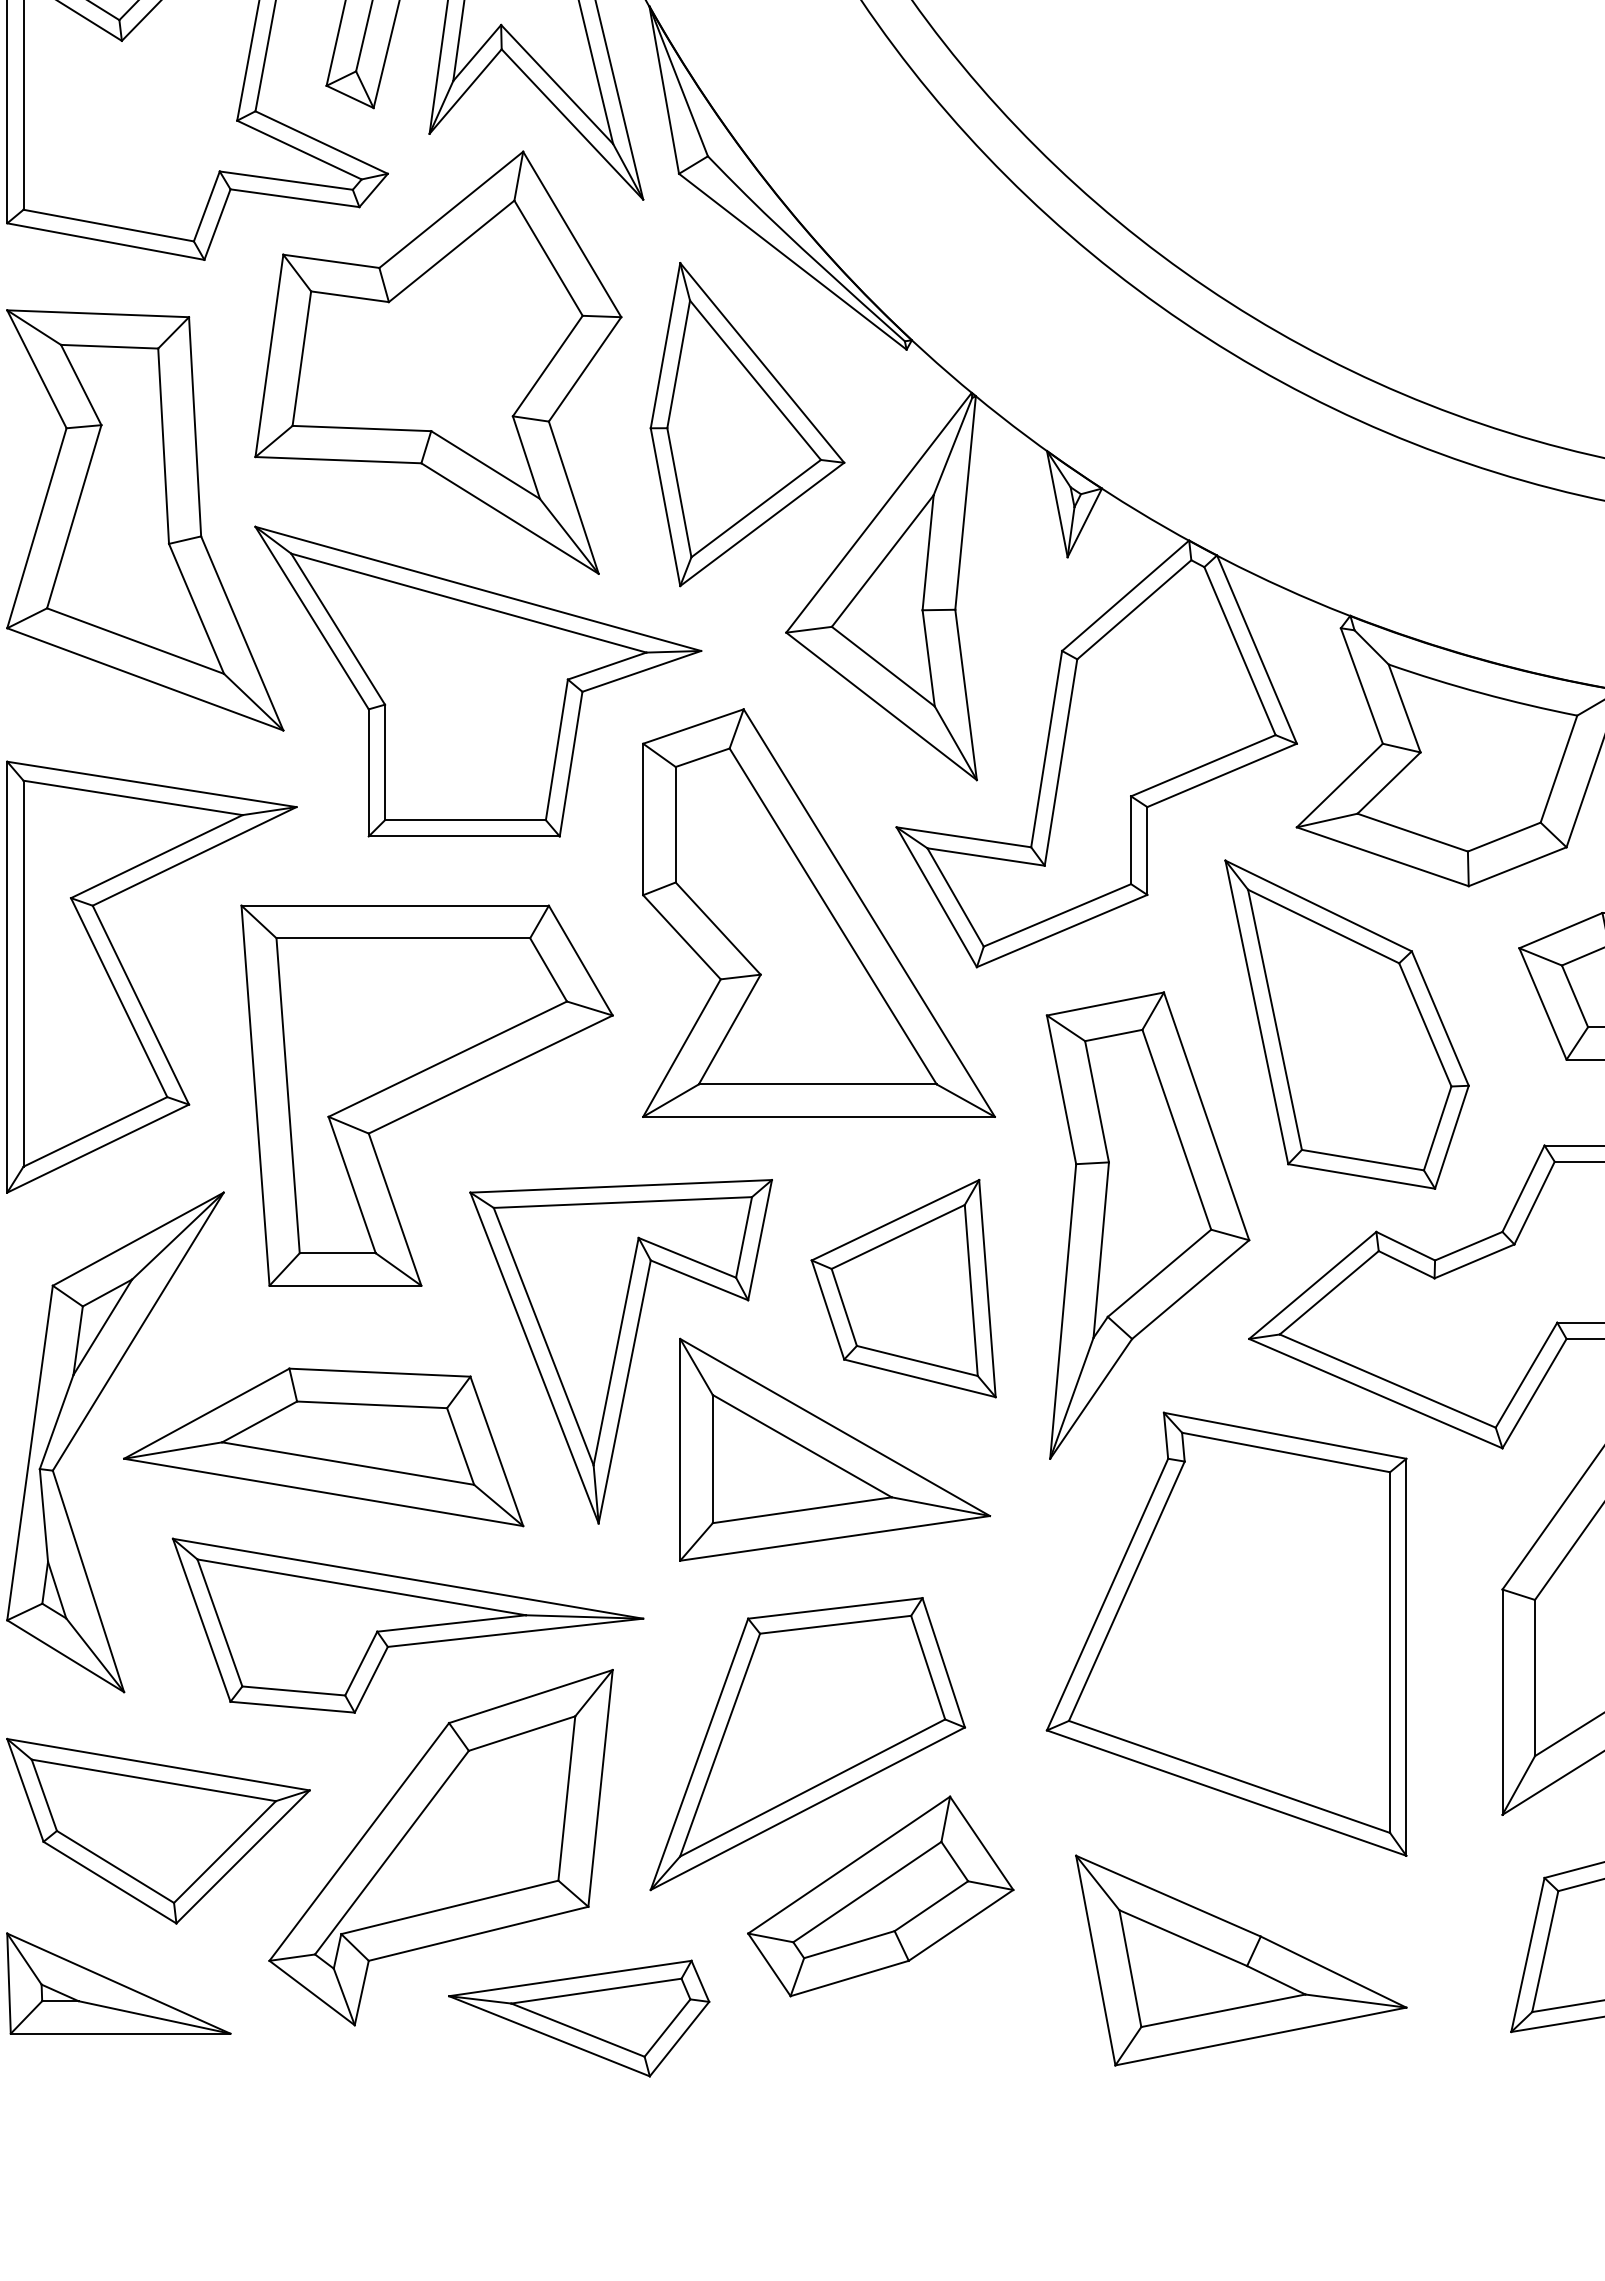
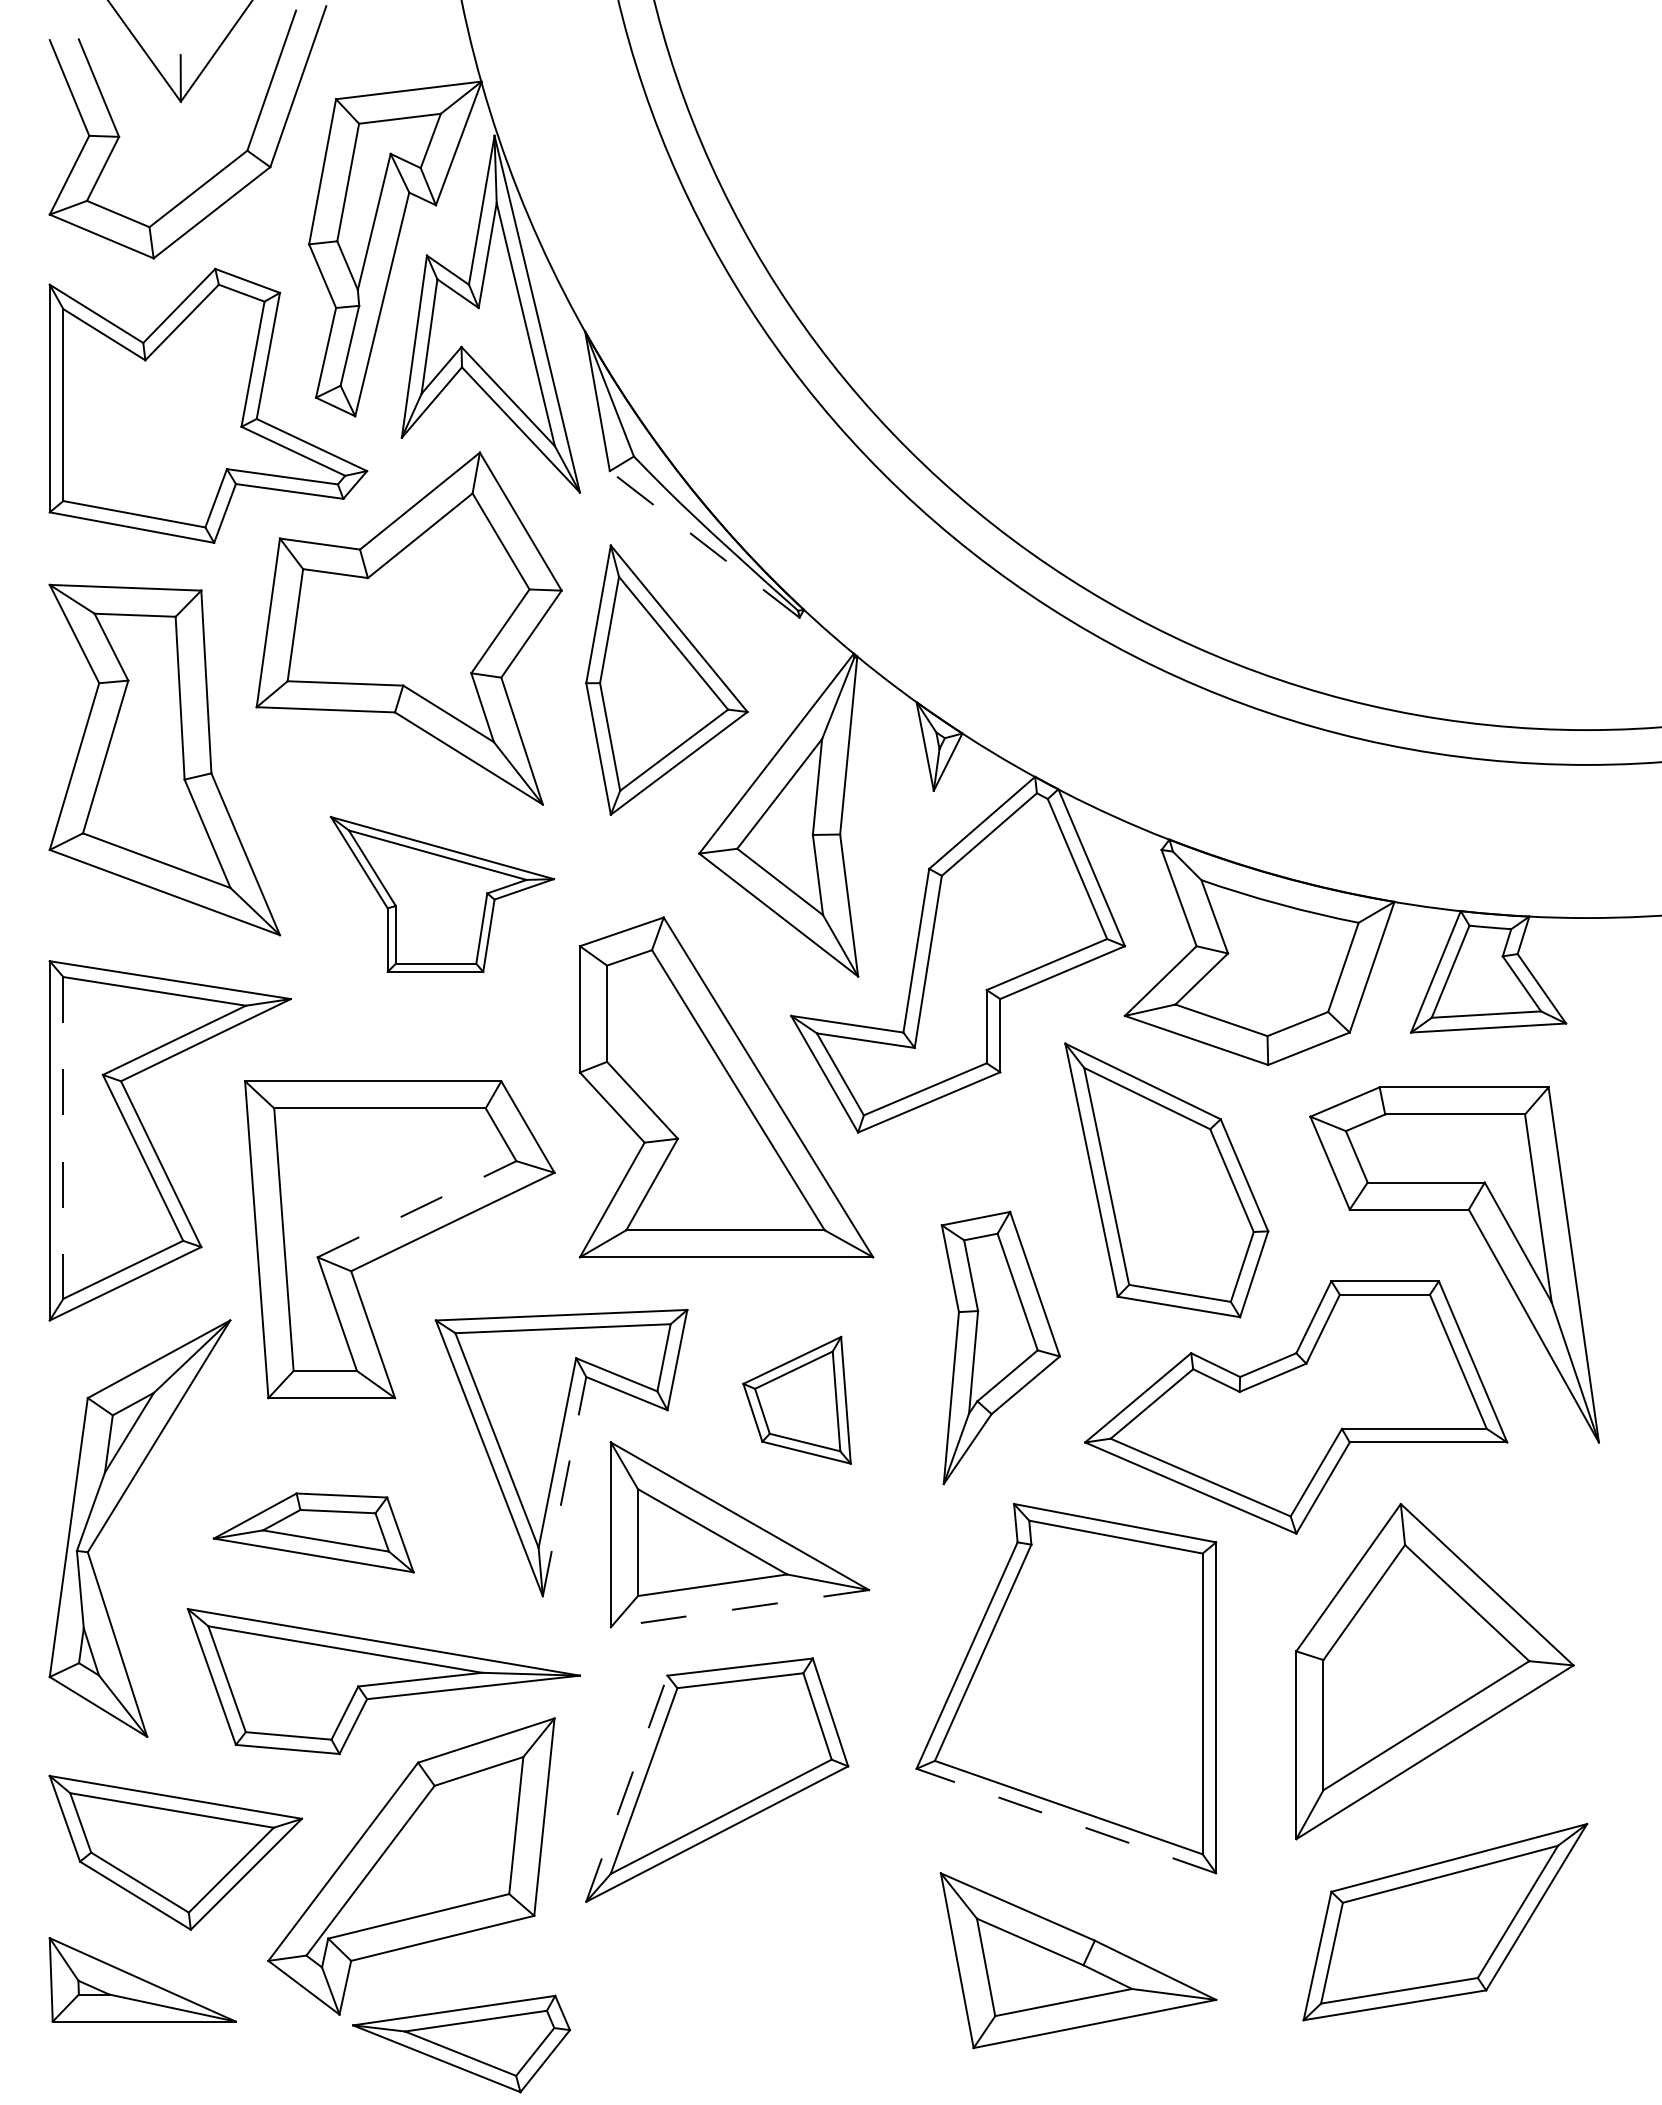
line: (792, 261) -> (704, 544), solid -> dashed
part: (478, 681) -> (442, 894), size x0.6
line: (23, 973) -> (63, 1137), solid -> dashed
line: (448, 1059) -> (417, 1209), solid -> dashed
part: (1147, 1225) -> (1000, 1347), size x0.7
part: (902, 1287) -> (796, 1399), size x0.7
line: (624, 1391) -> (564, 1486), solid -> dashed
part: (323, 1446) -> (313, 1532), size x0.6
line: (834, 1538) -> (739, 1608), solid -> dashed
line: (700, 1754) -> (627, 1788), solid -> dashed
line: (1226, 1793) -> (1066, 1821), solid -> dashed
part: (880, 1896) -> (777, 1907), removed
part: (579, 2017) -> (461, 2043), moved

